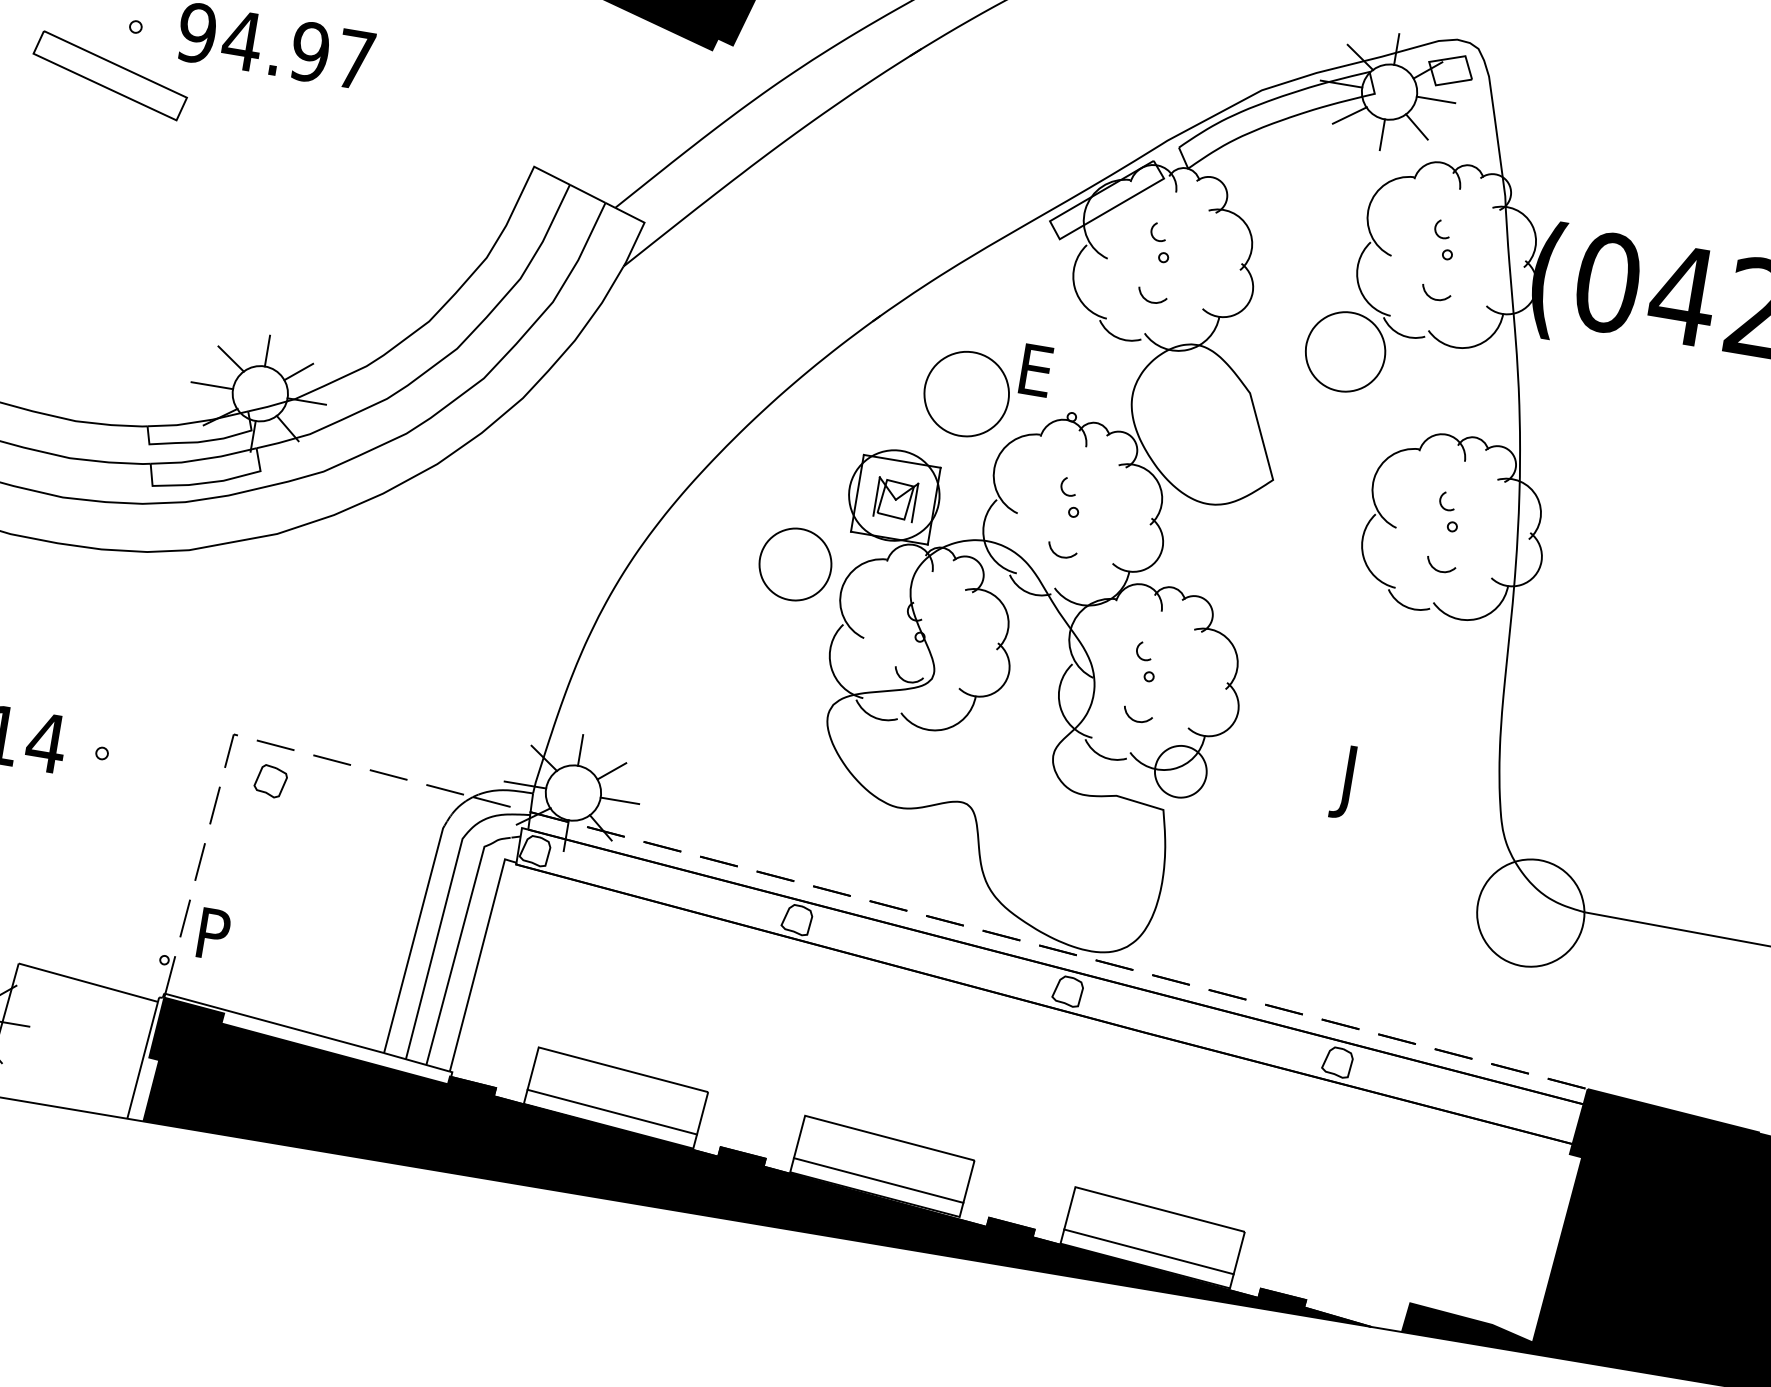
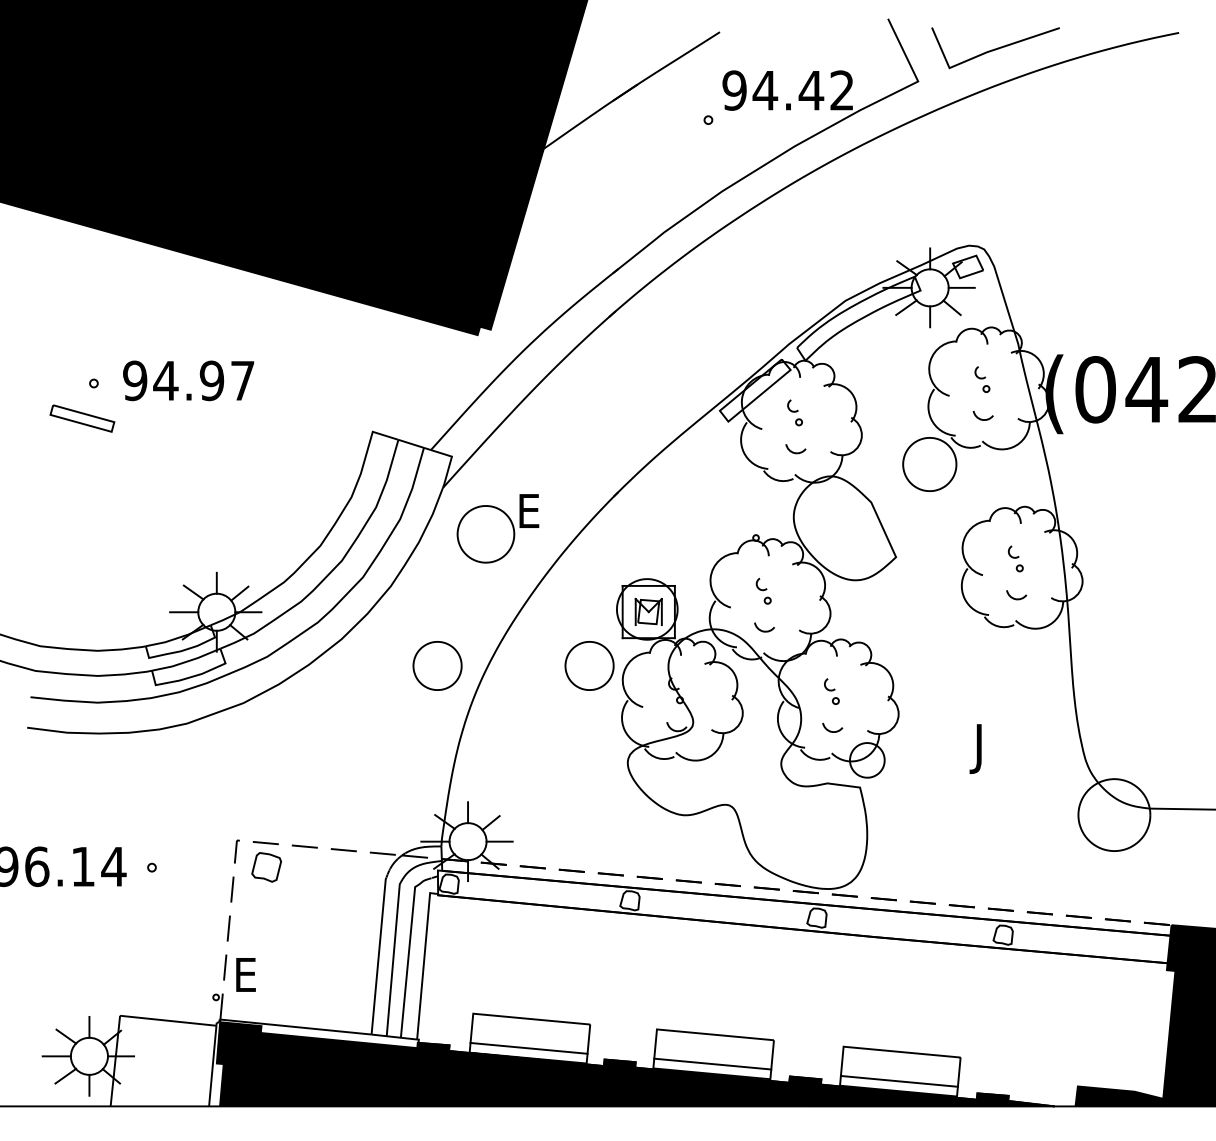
part: (110, 75) -> (82, 418), size x0.6
part: (985, 388) -> (497, 528), moved
part: (571, 526) -> (437, 665), added
part: (270, 781) -> (266, 867), size x1.4
text: (216, 934) -> (247, 974), P -> E

